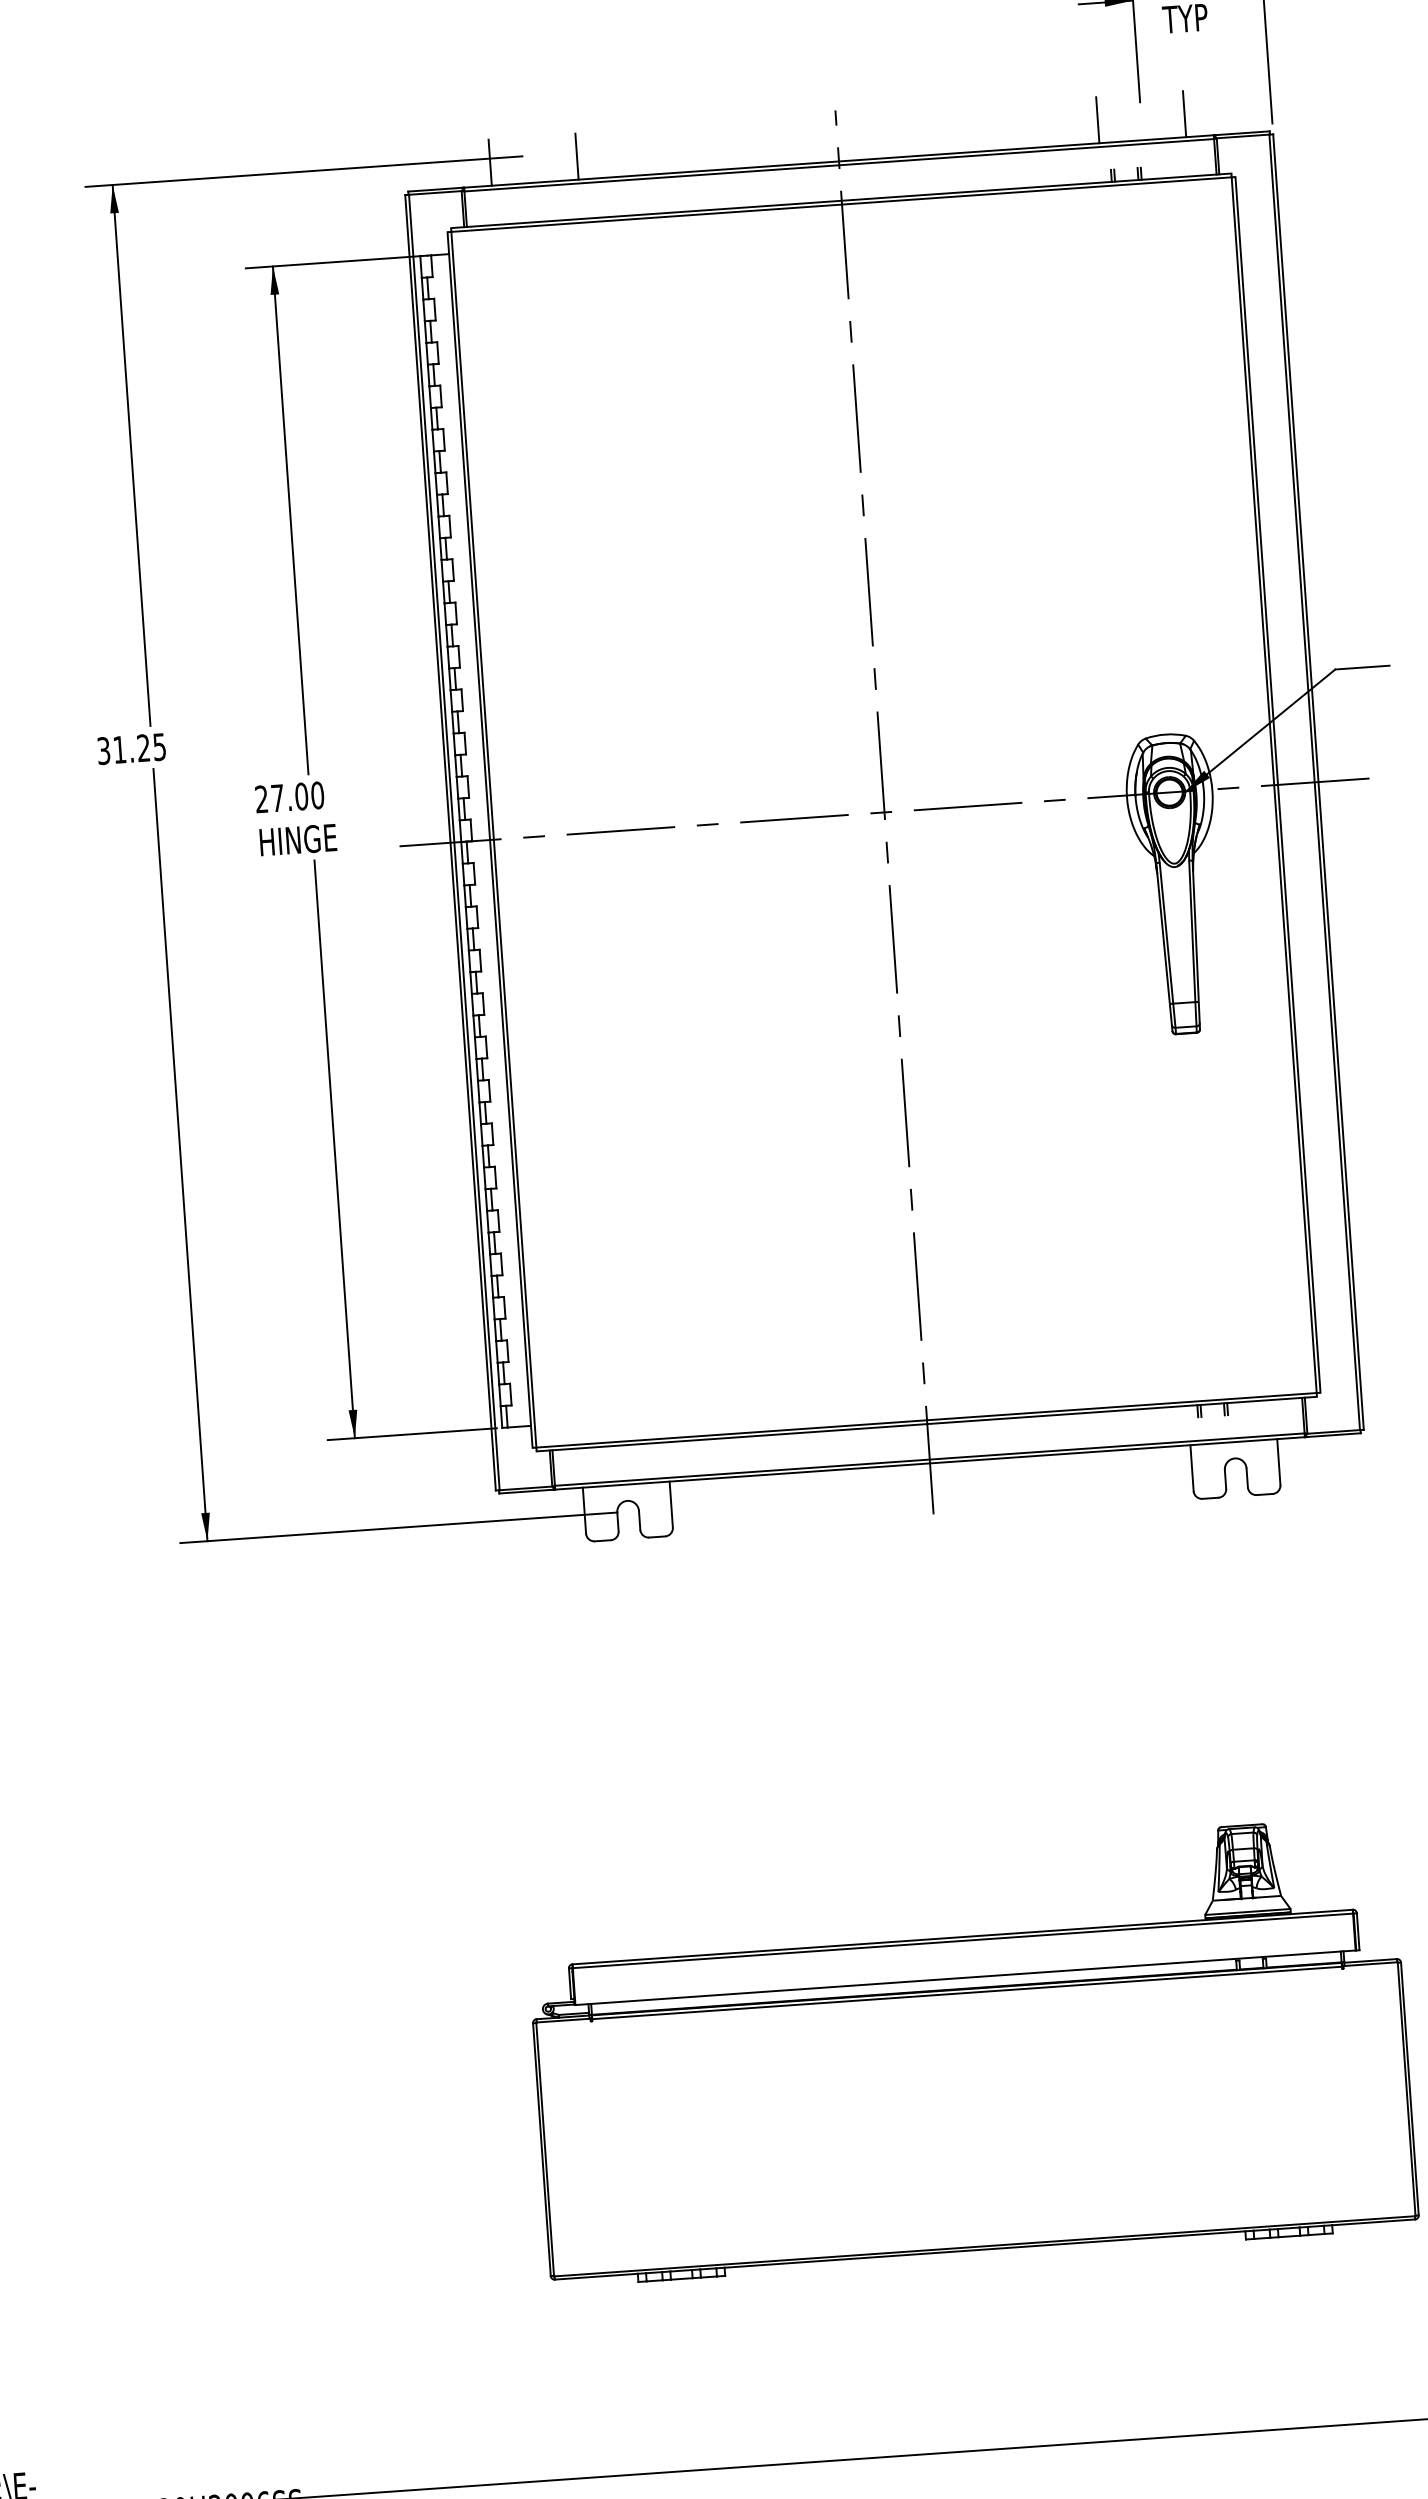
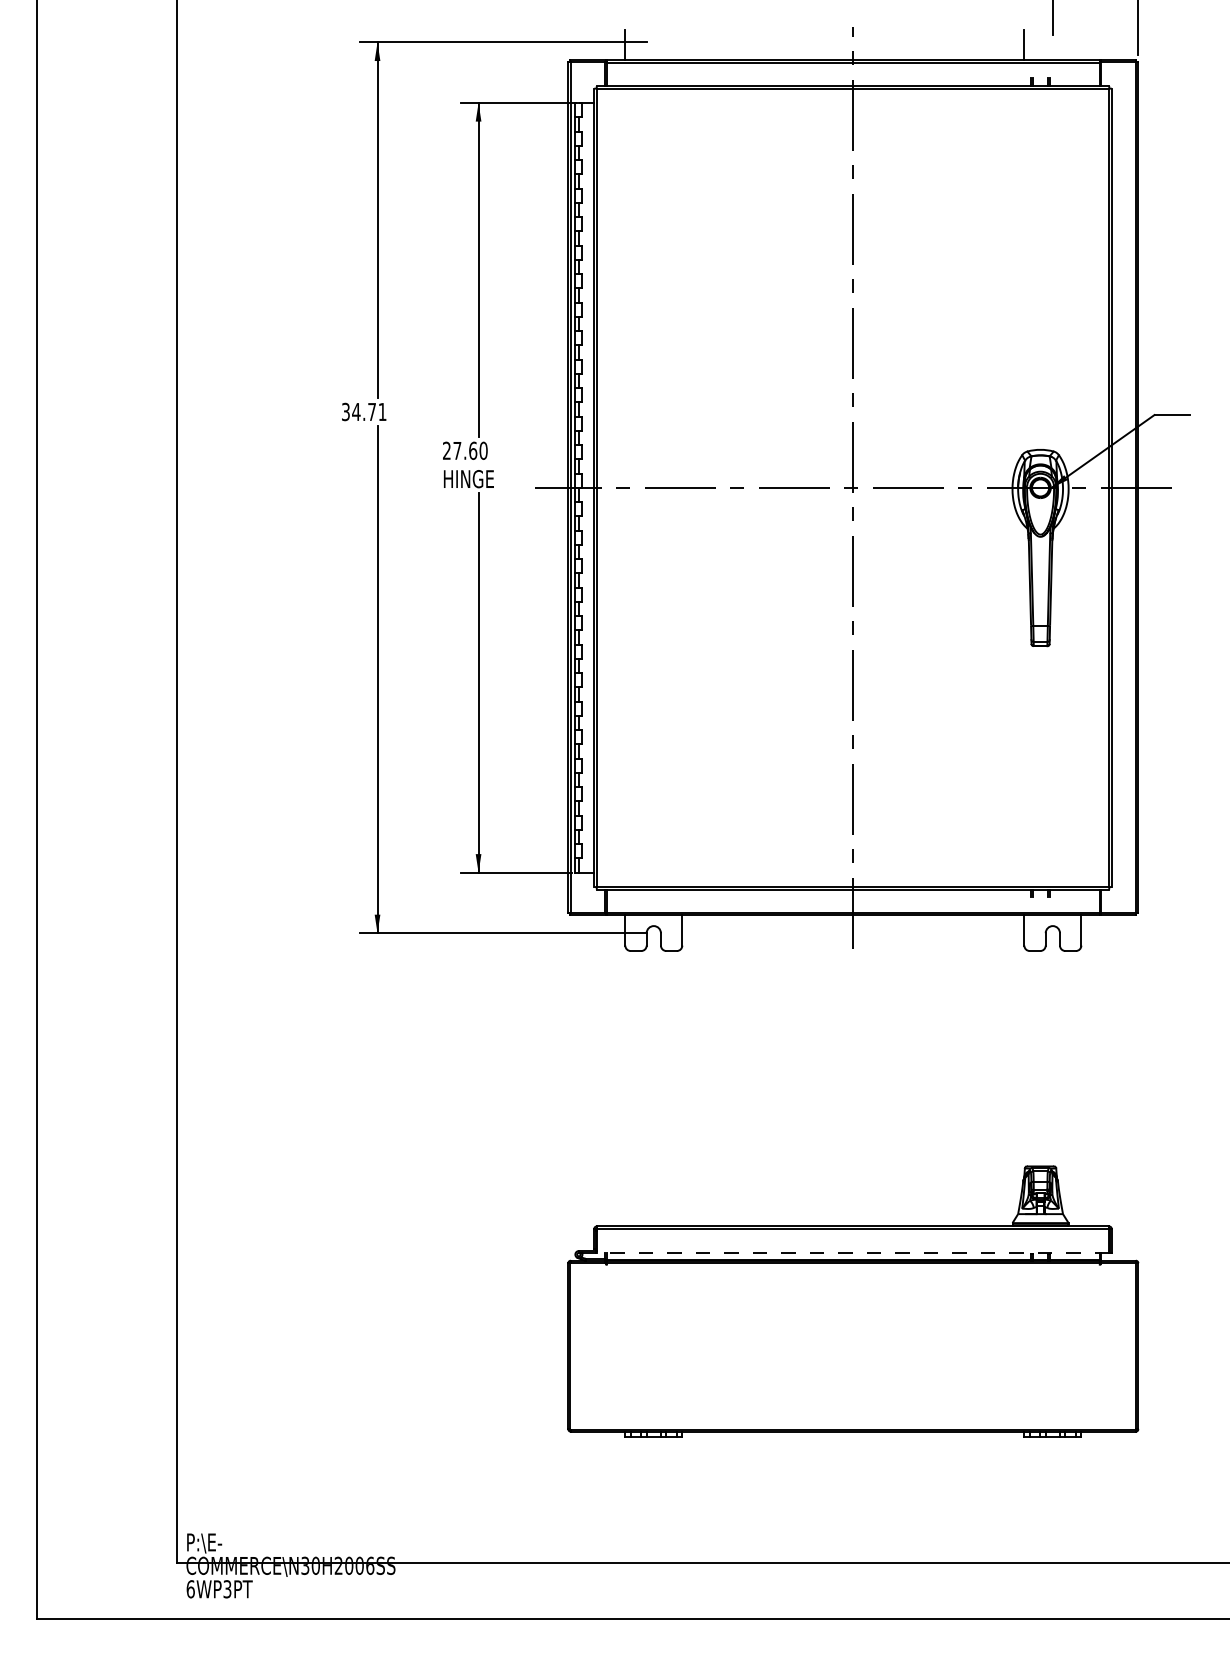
line: (1184, 114) -> (1081, 45), removed
line: (577, 157) -> (682, 45), removed
text: (139, 747) -> (369, 411), 31.25 -> 34.71
text: (302, 795) -> (473, 450), 27.00 -> 27.60
line: (964, 1978) -> (852, 1253), solid -> dashed

